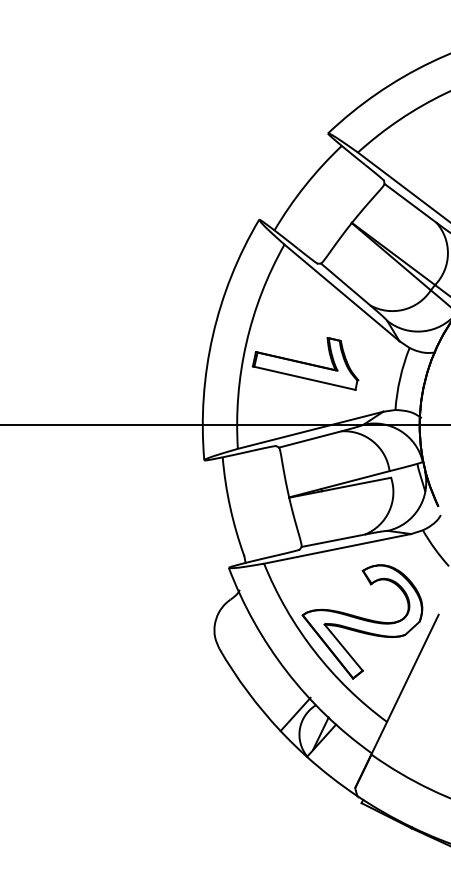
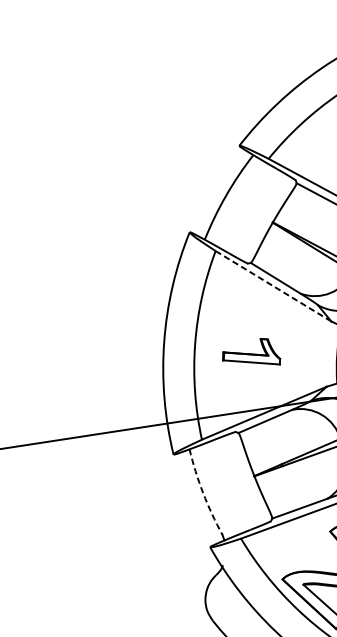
line: (342, 293) -> (274, 286), solid -> dashed
part: (305, 363) -> (250, 354), size x0.6
arc: (230, 507) -> (203, 493), solid -> dashed

